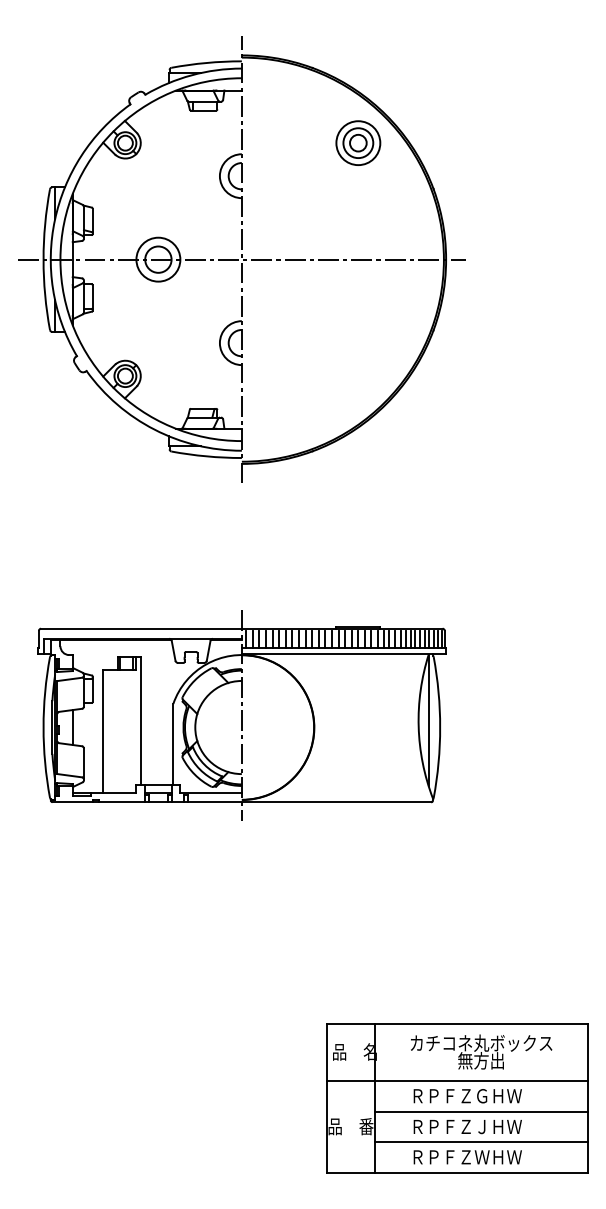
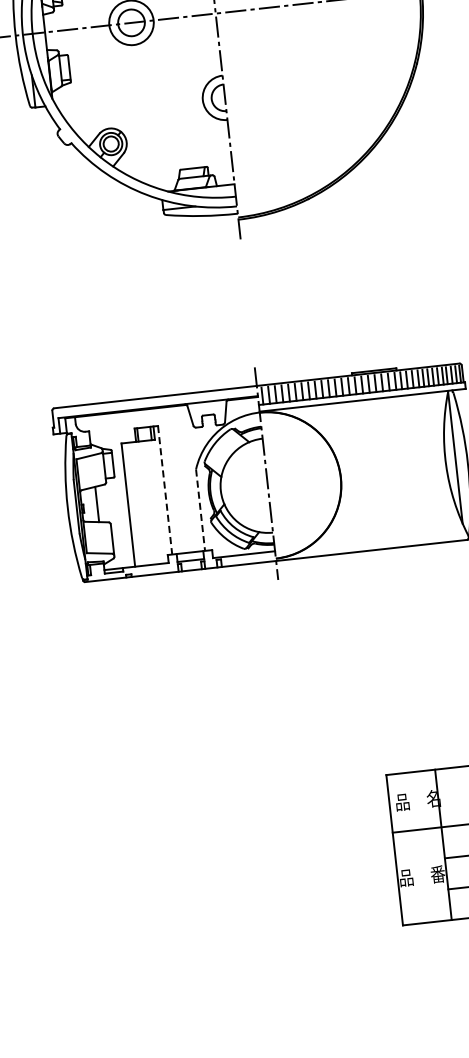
line: (140, 720) -> (164, 489), solid -> dashed
line: (173, 744) -> (200, 510), solid -> dashed

